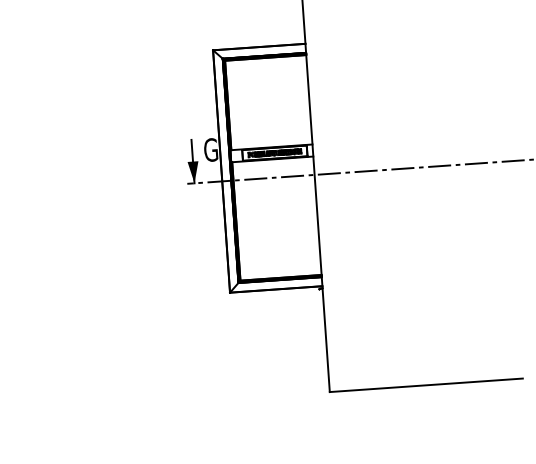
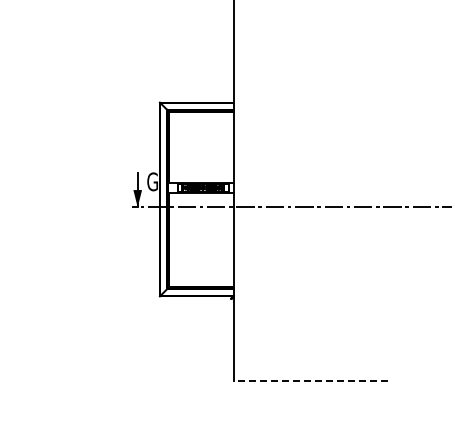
line: (425, 385) -> (310, 381), solid -> dashed

